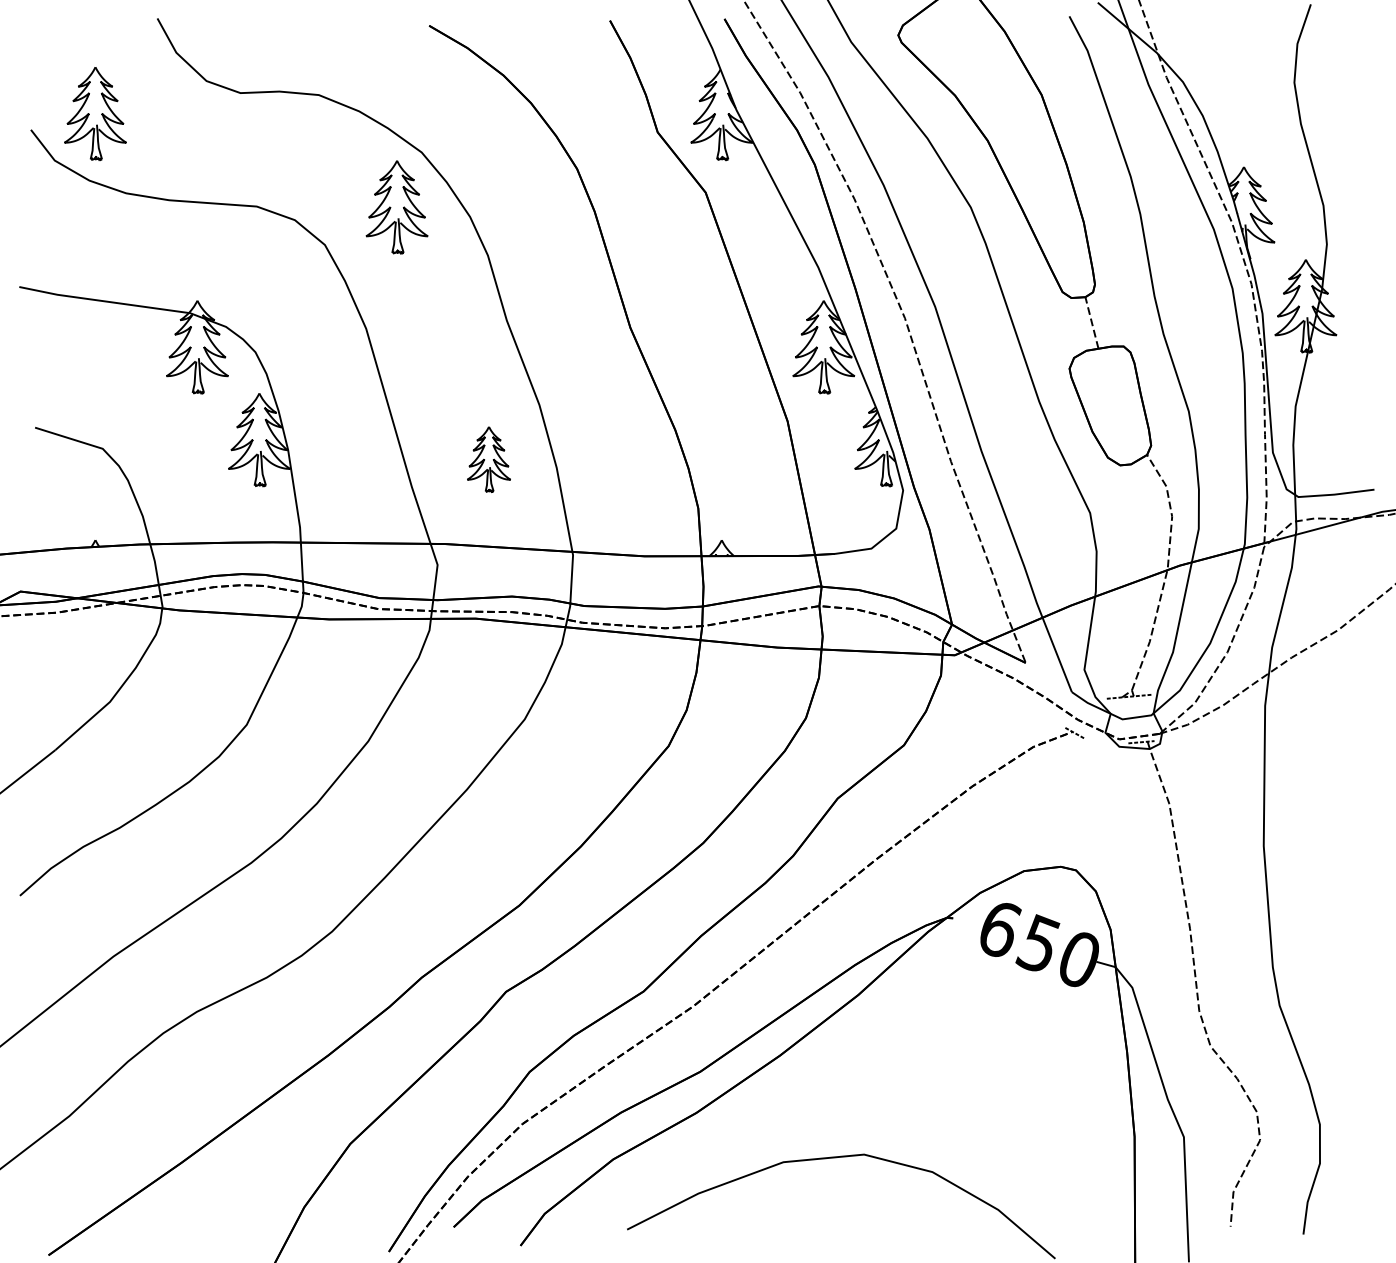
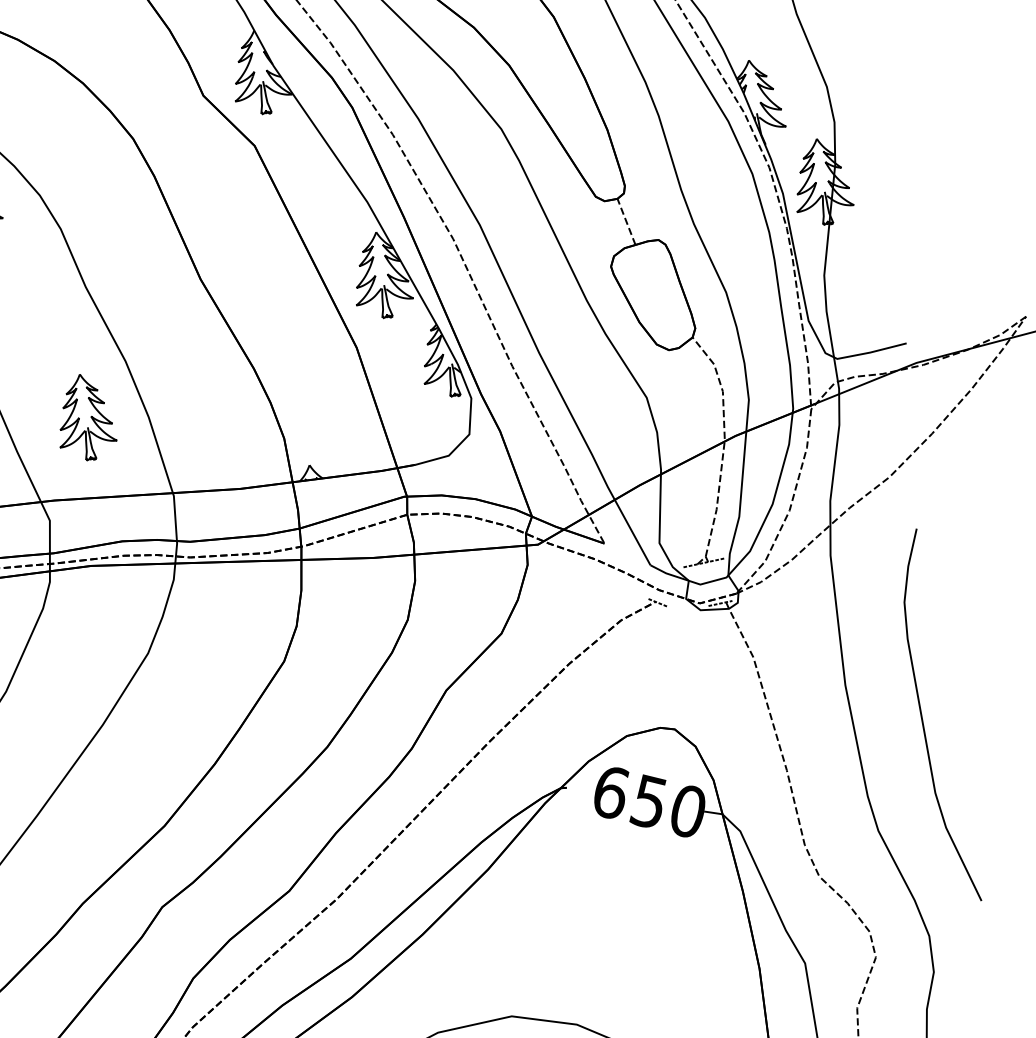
part: (488, 459) -> (84, 417), size x1.43
curve: (1342, 895) -> (923, 721), added

